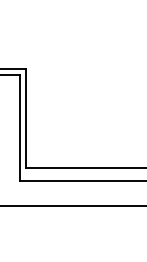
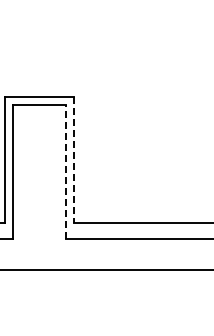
line: (25, 118) -> (73, 160), solid -> dashed
line: (19, 127) -> (66, 171), solid -> dashed

